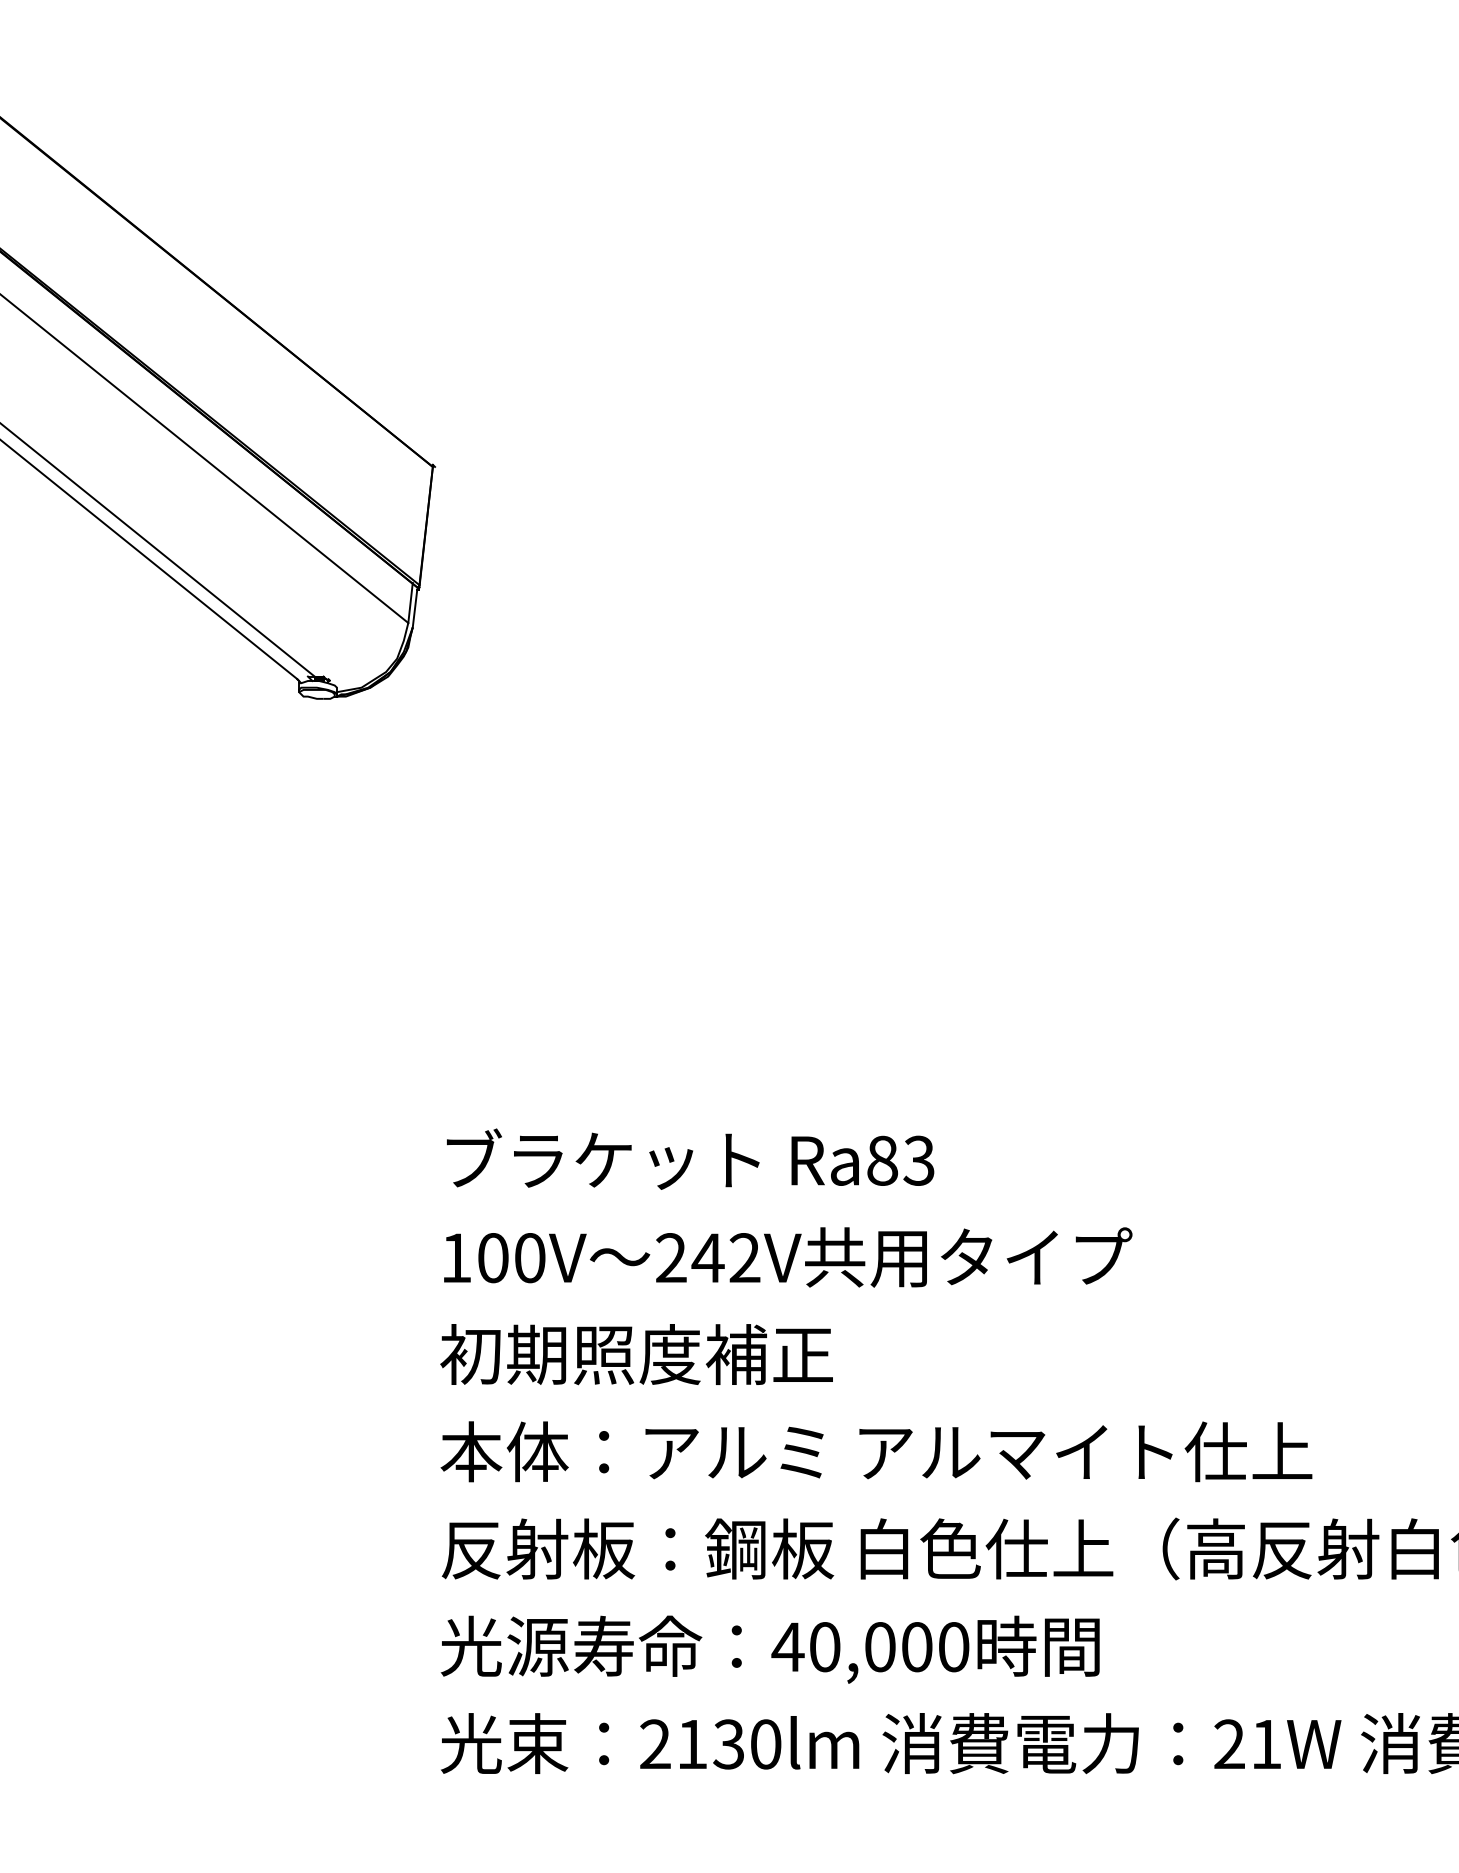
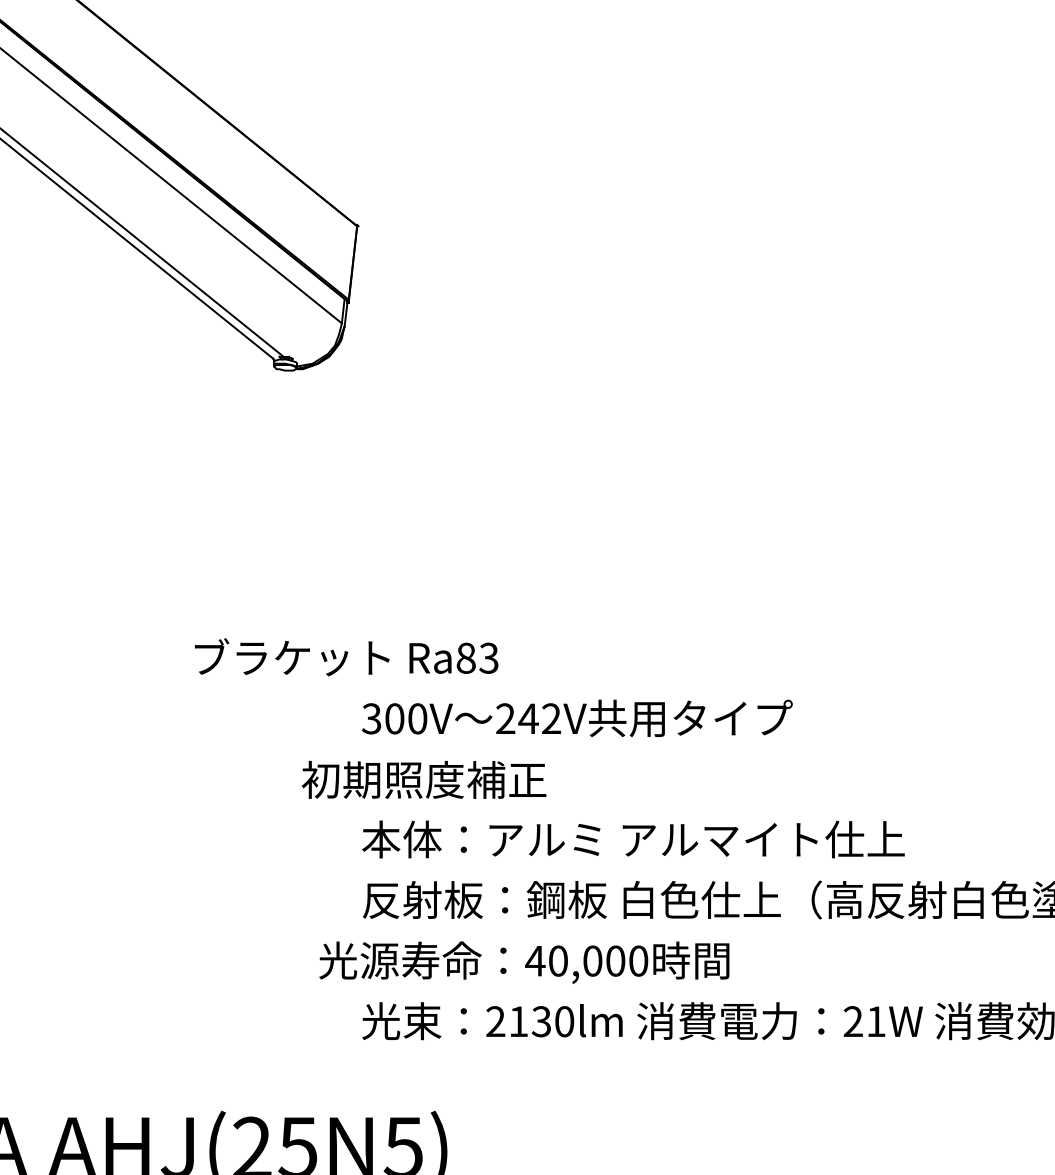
text: (690, 1159) -> (346, 657), moved
text: (455, 1257) -> (371, 718), 100V -> 300V
text: (637, 1353) -> (424, 779), moved
text: (770, 1649) -> (524, 962), moved

